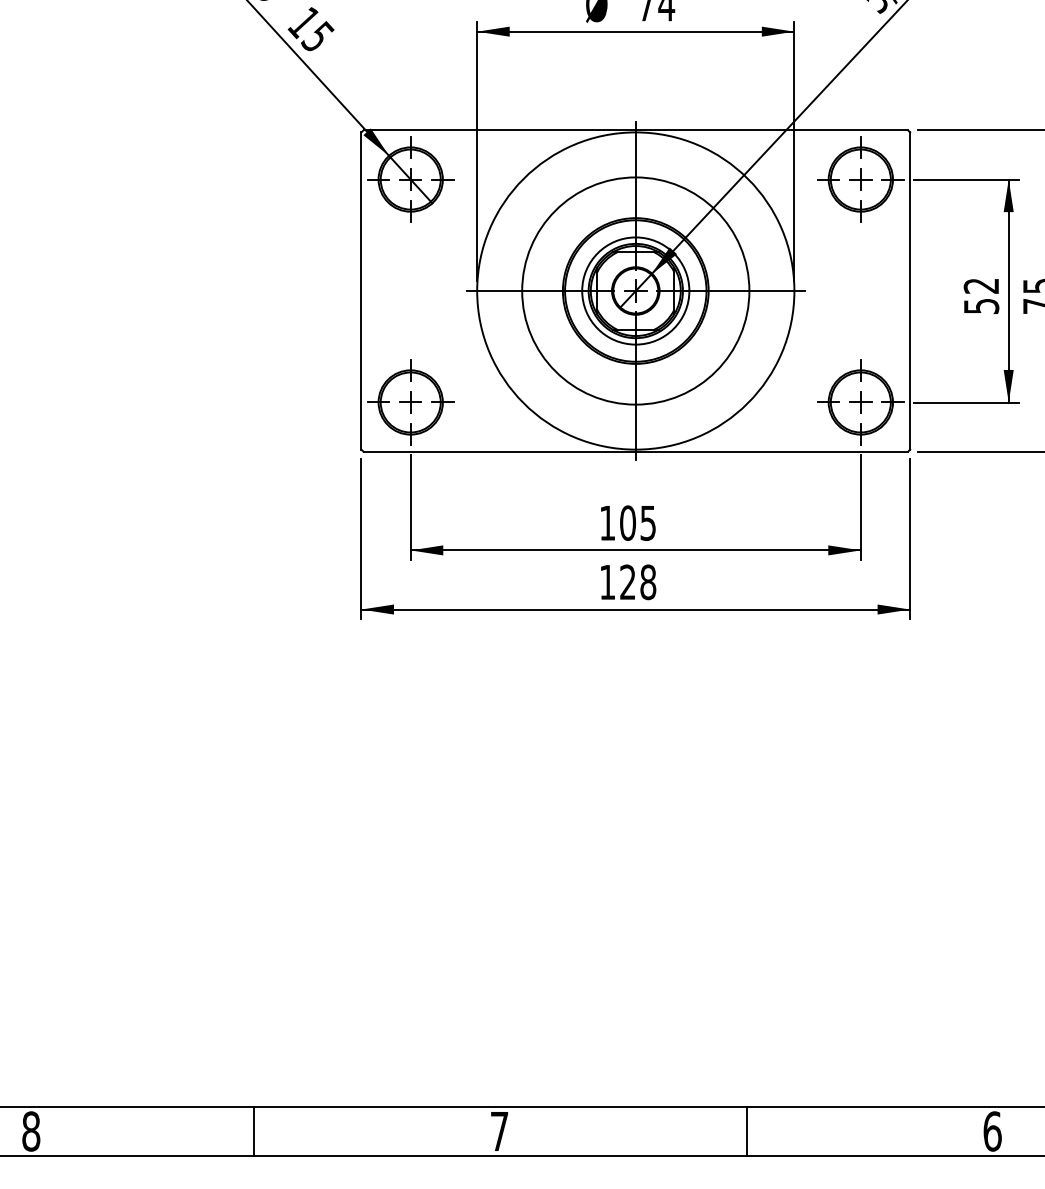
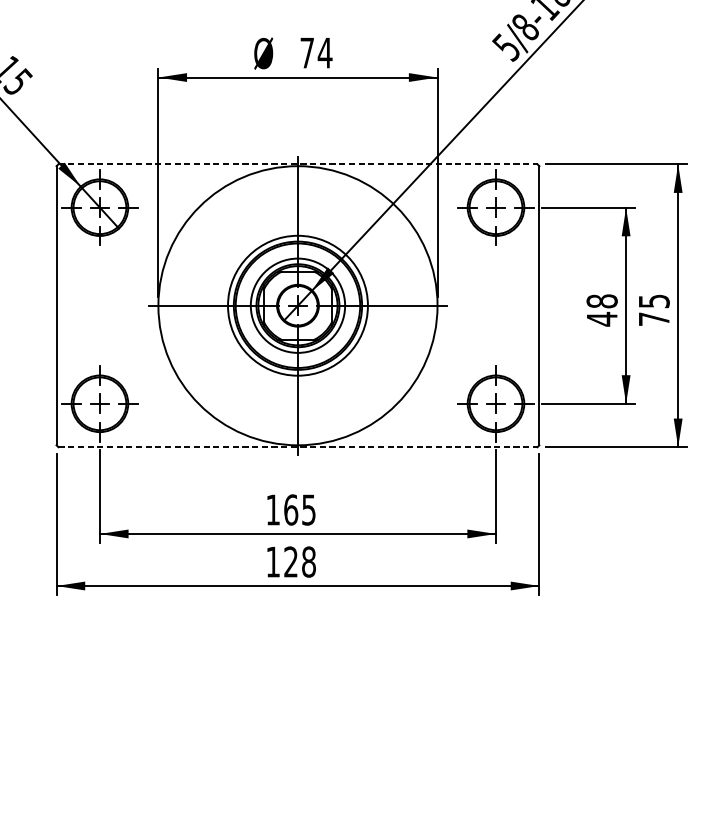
line: (636, 130) -> (298, 164), solid -> dashed
circle: (635, 290) -> (297, 305), size x0.7
text: (981, 296) -> (602, 310), 52 -> 48
line: (636, 451) -> (298, 446), solid -> dashed
text: (628, 522) -> (291, 509), 105 -> 165

